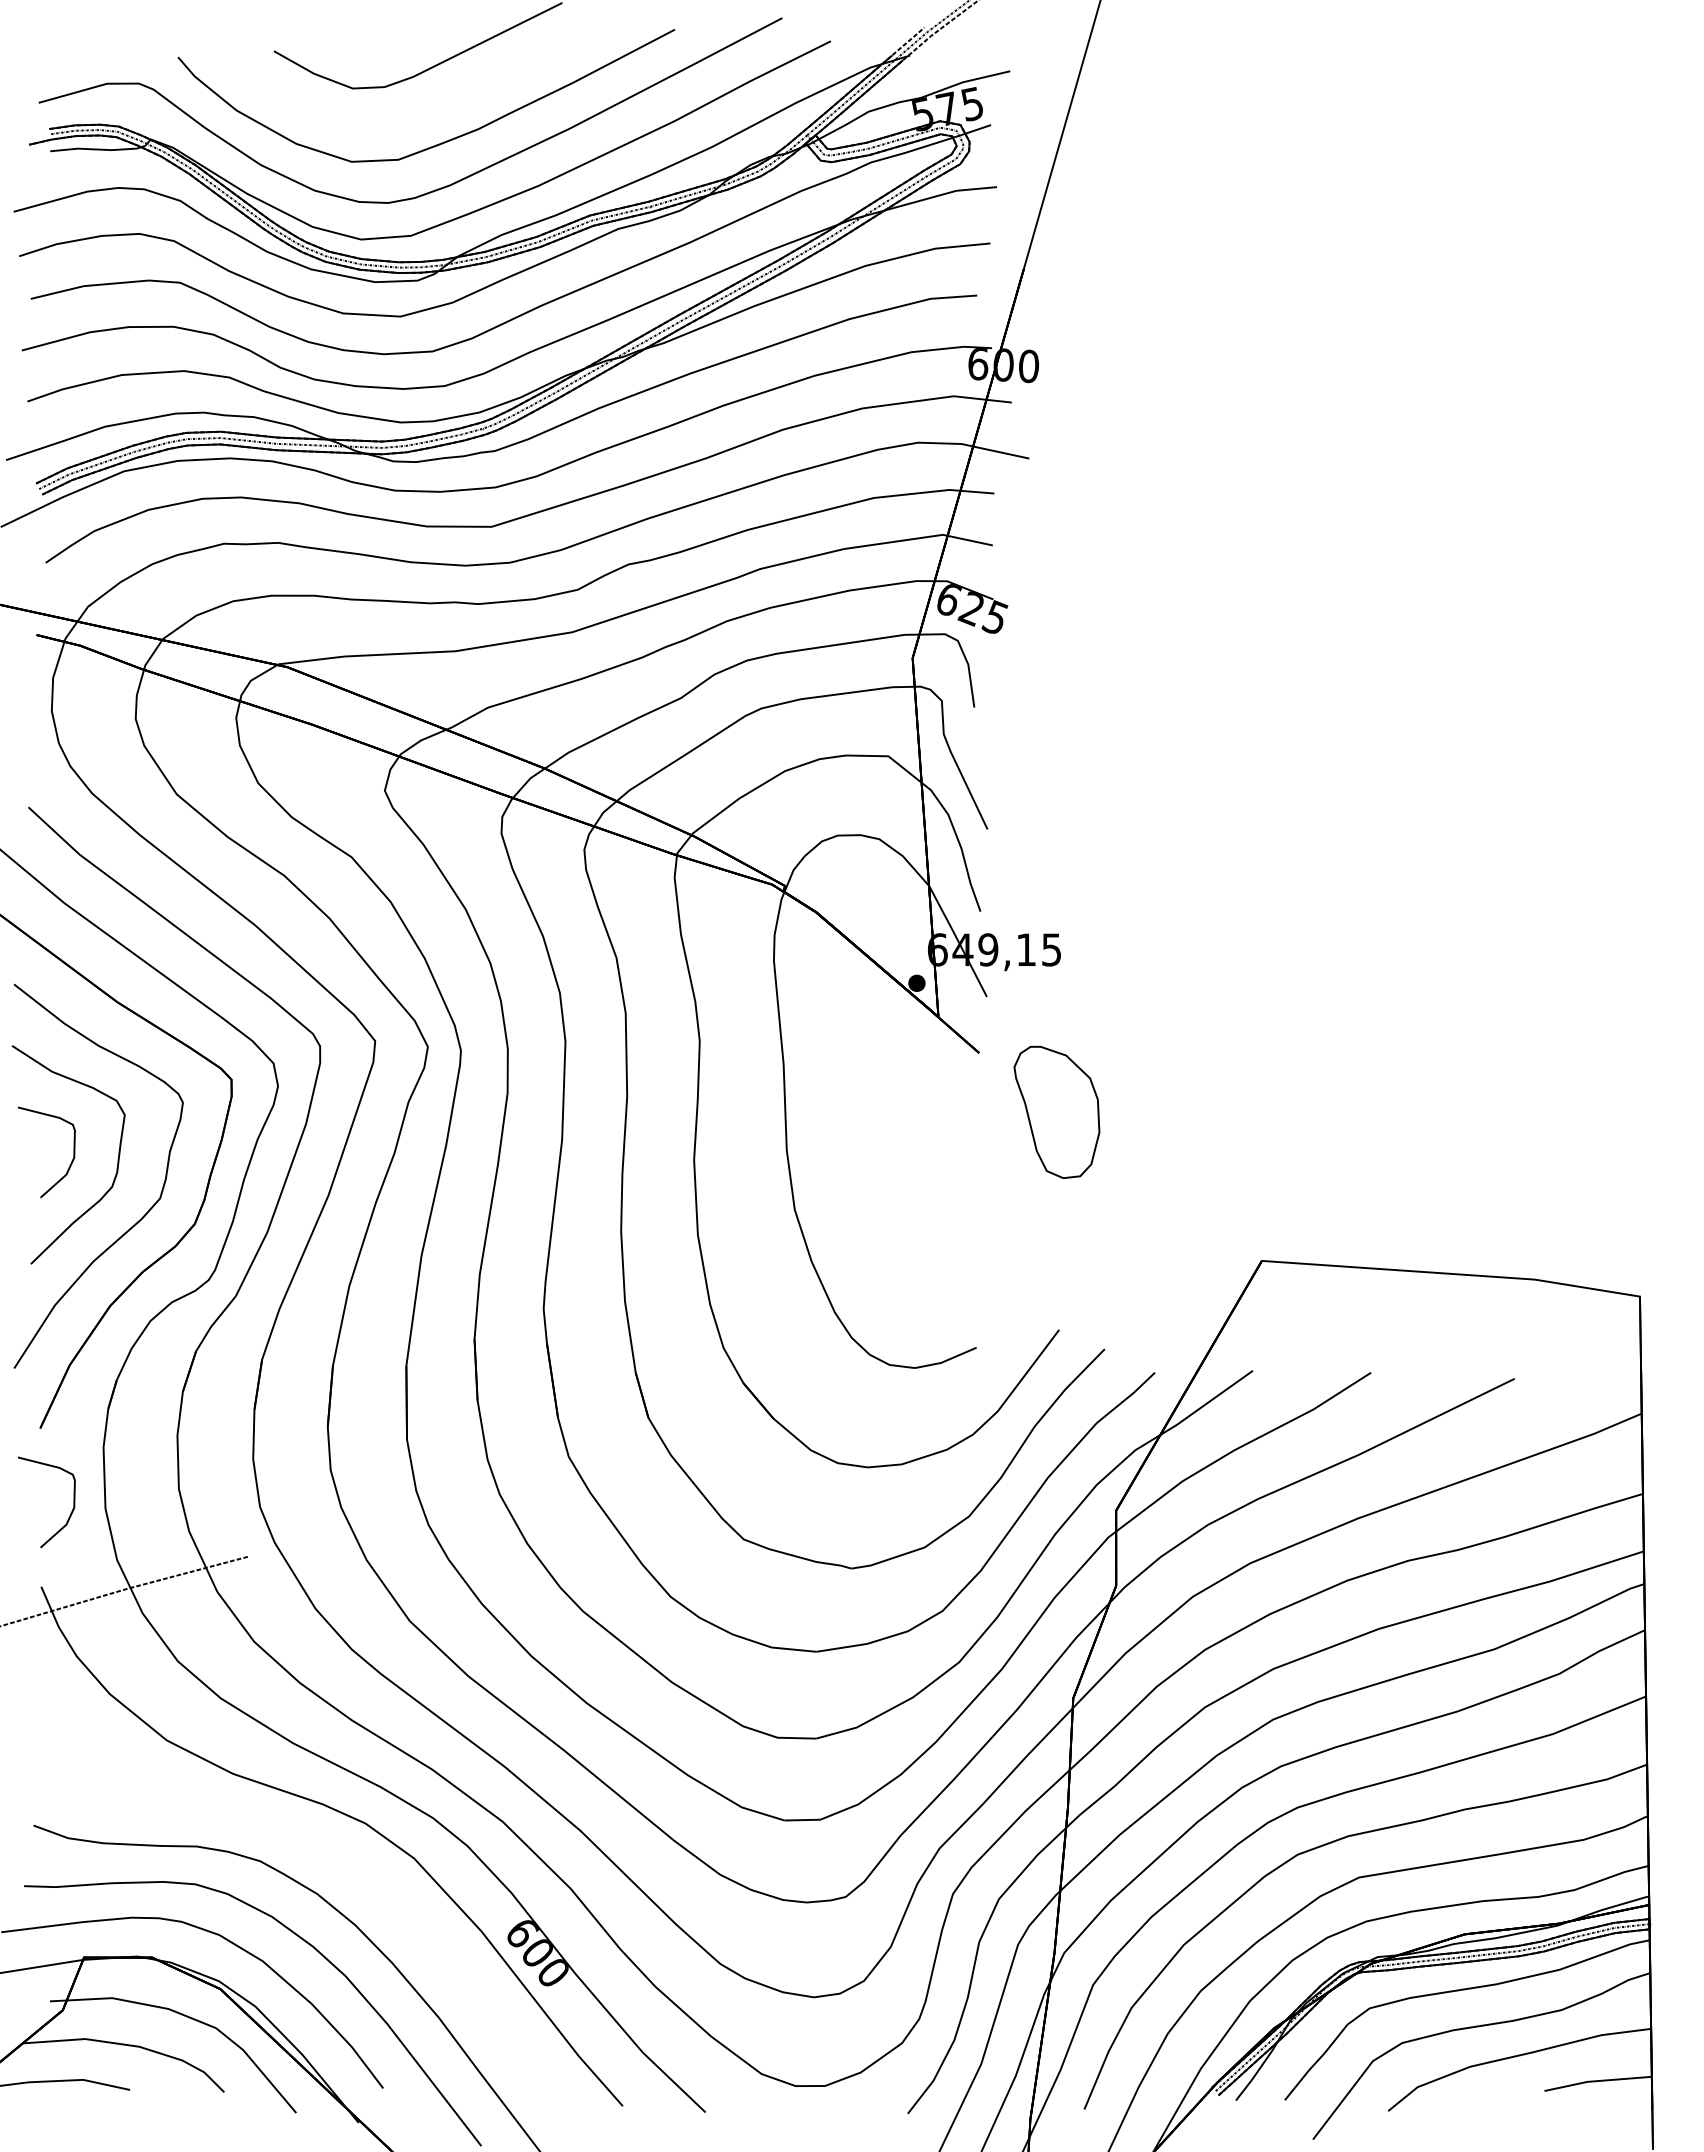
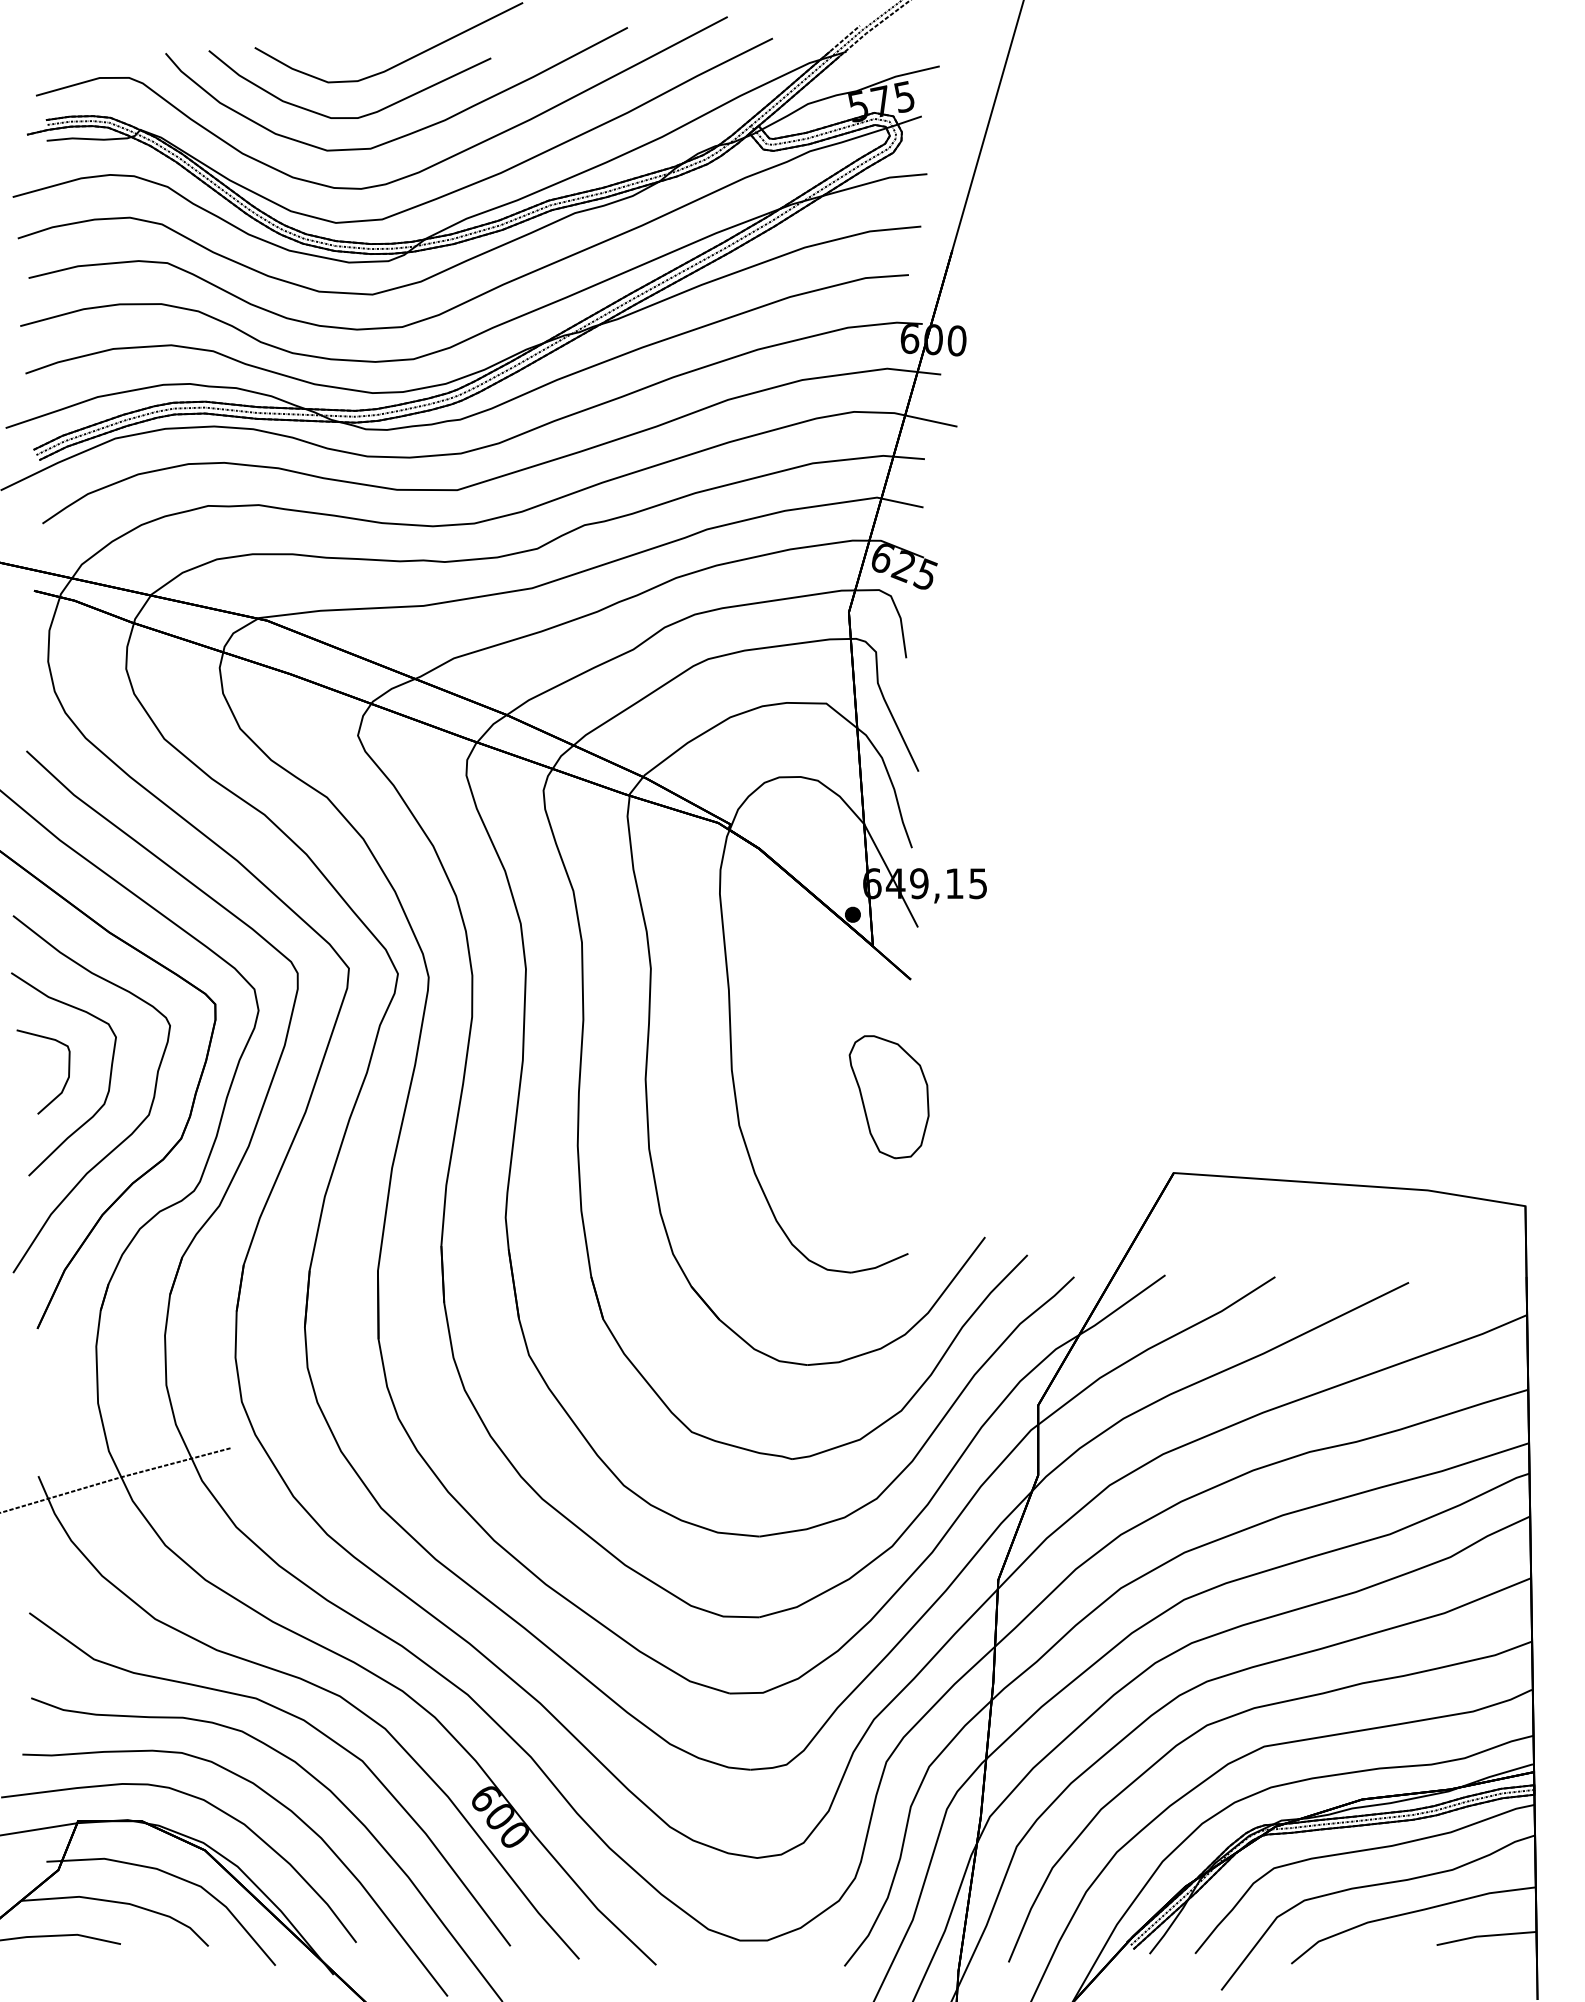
curve: (384, 125) -> (357, 116), added
part: (1056, 1111) -> (888, 1096), moved
curve: (70, 1513) -> (65, 1407), removed
curve: (333, 1855) -> (310, 1726), added

